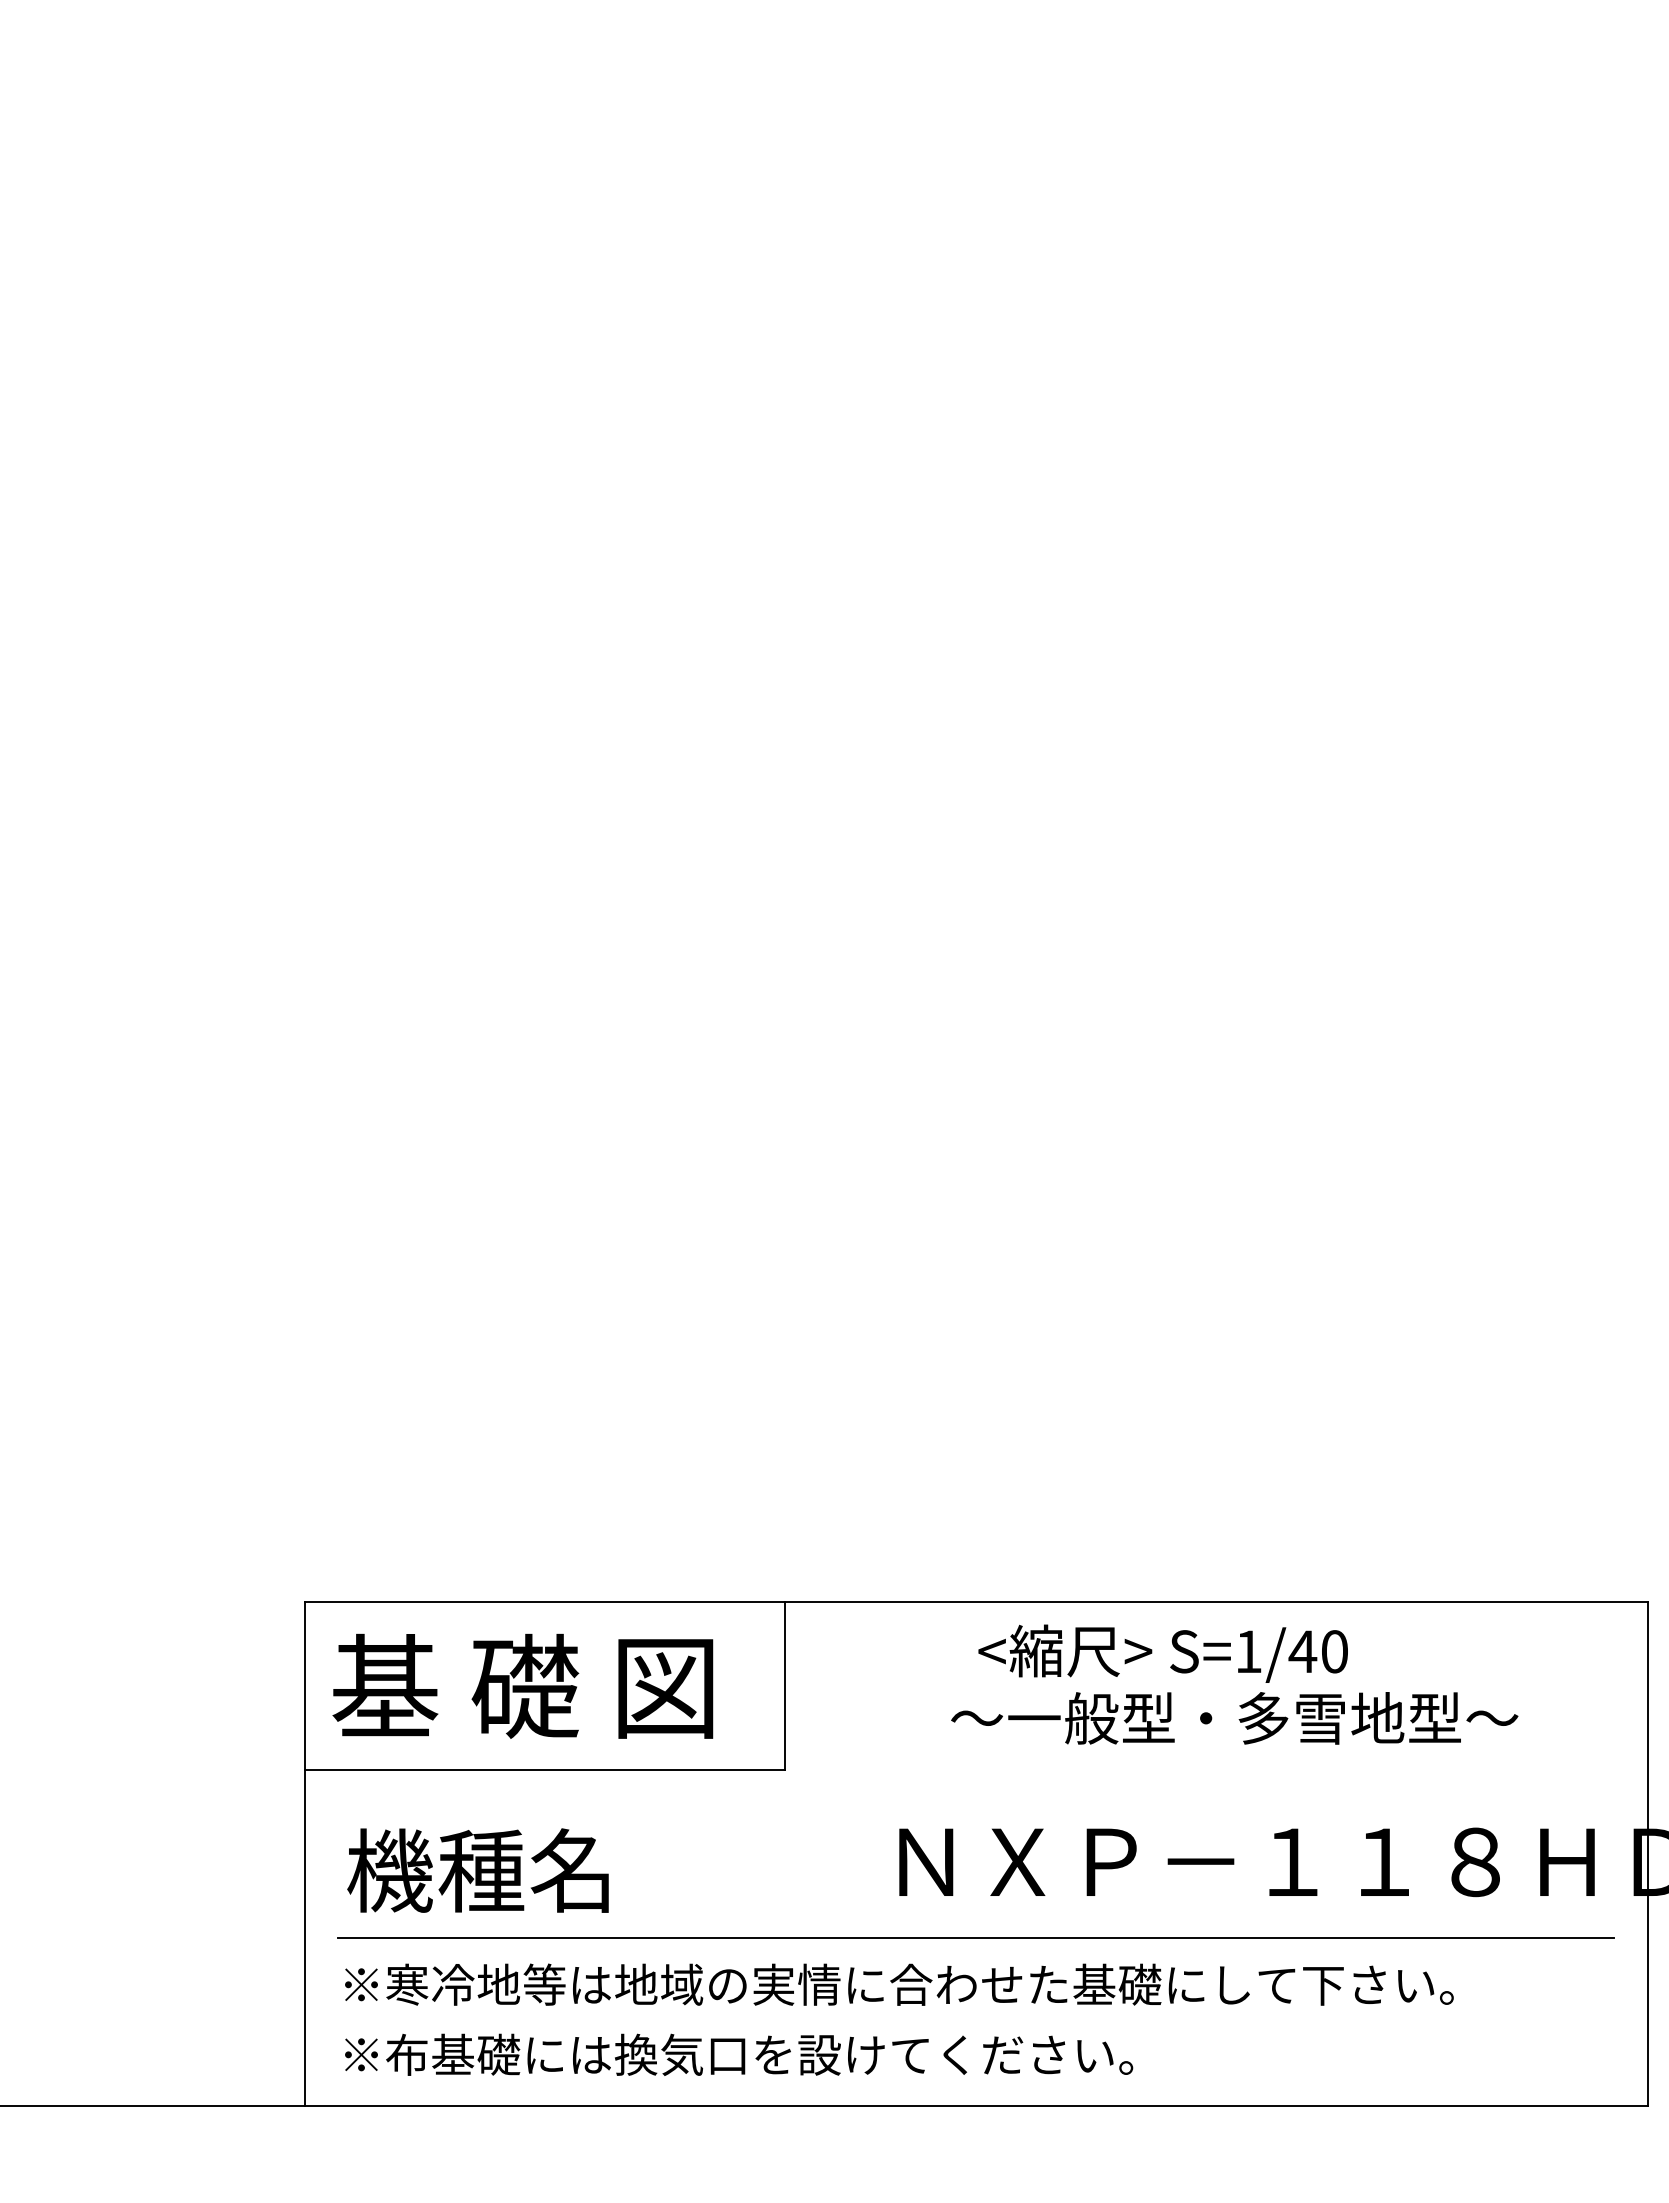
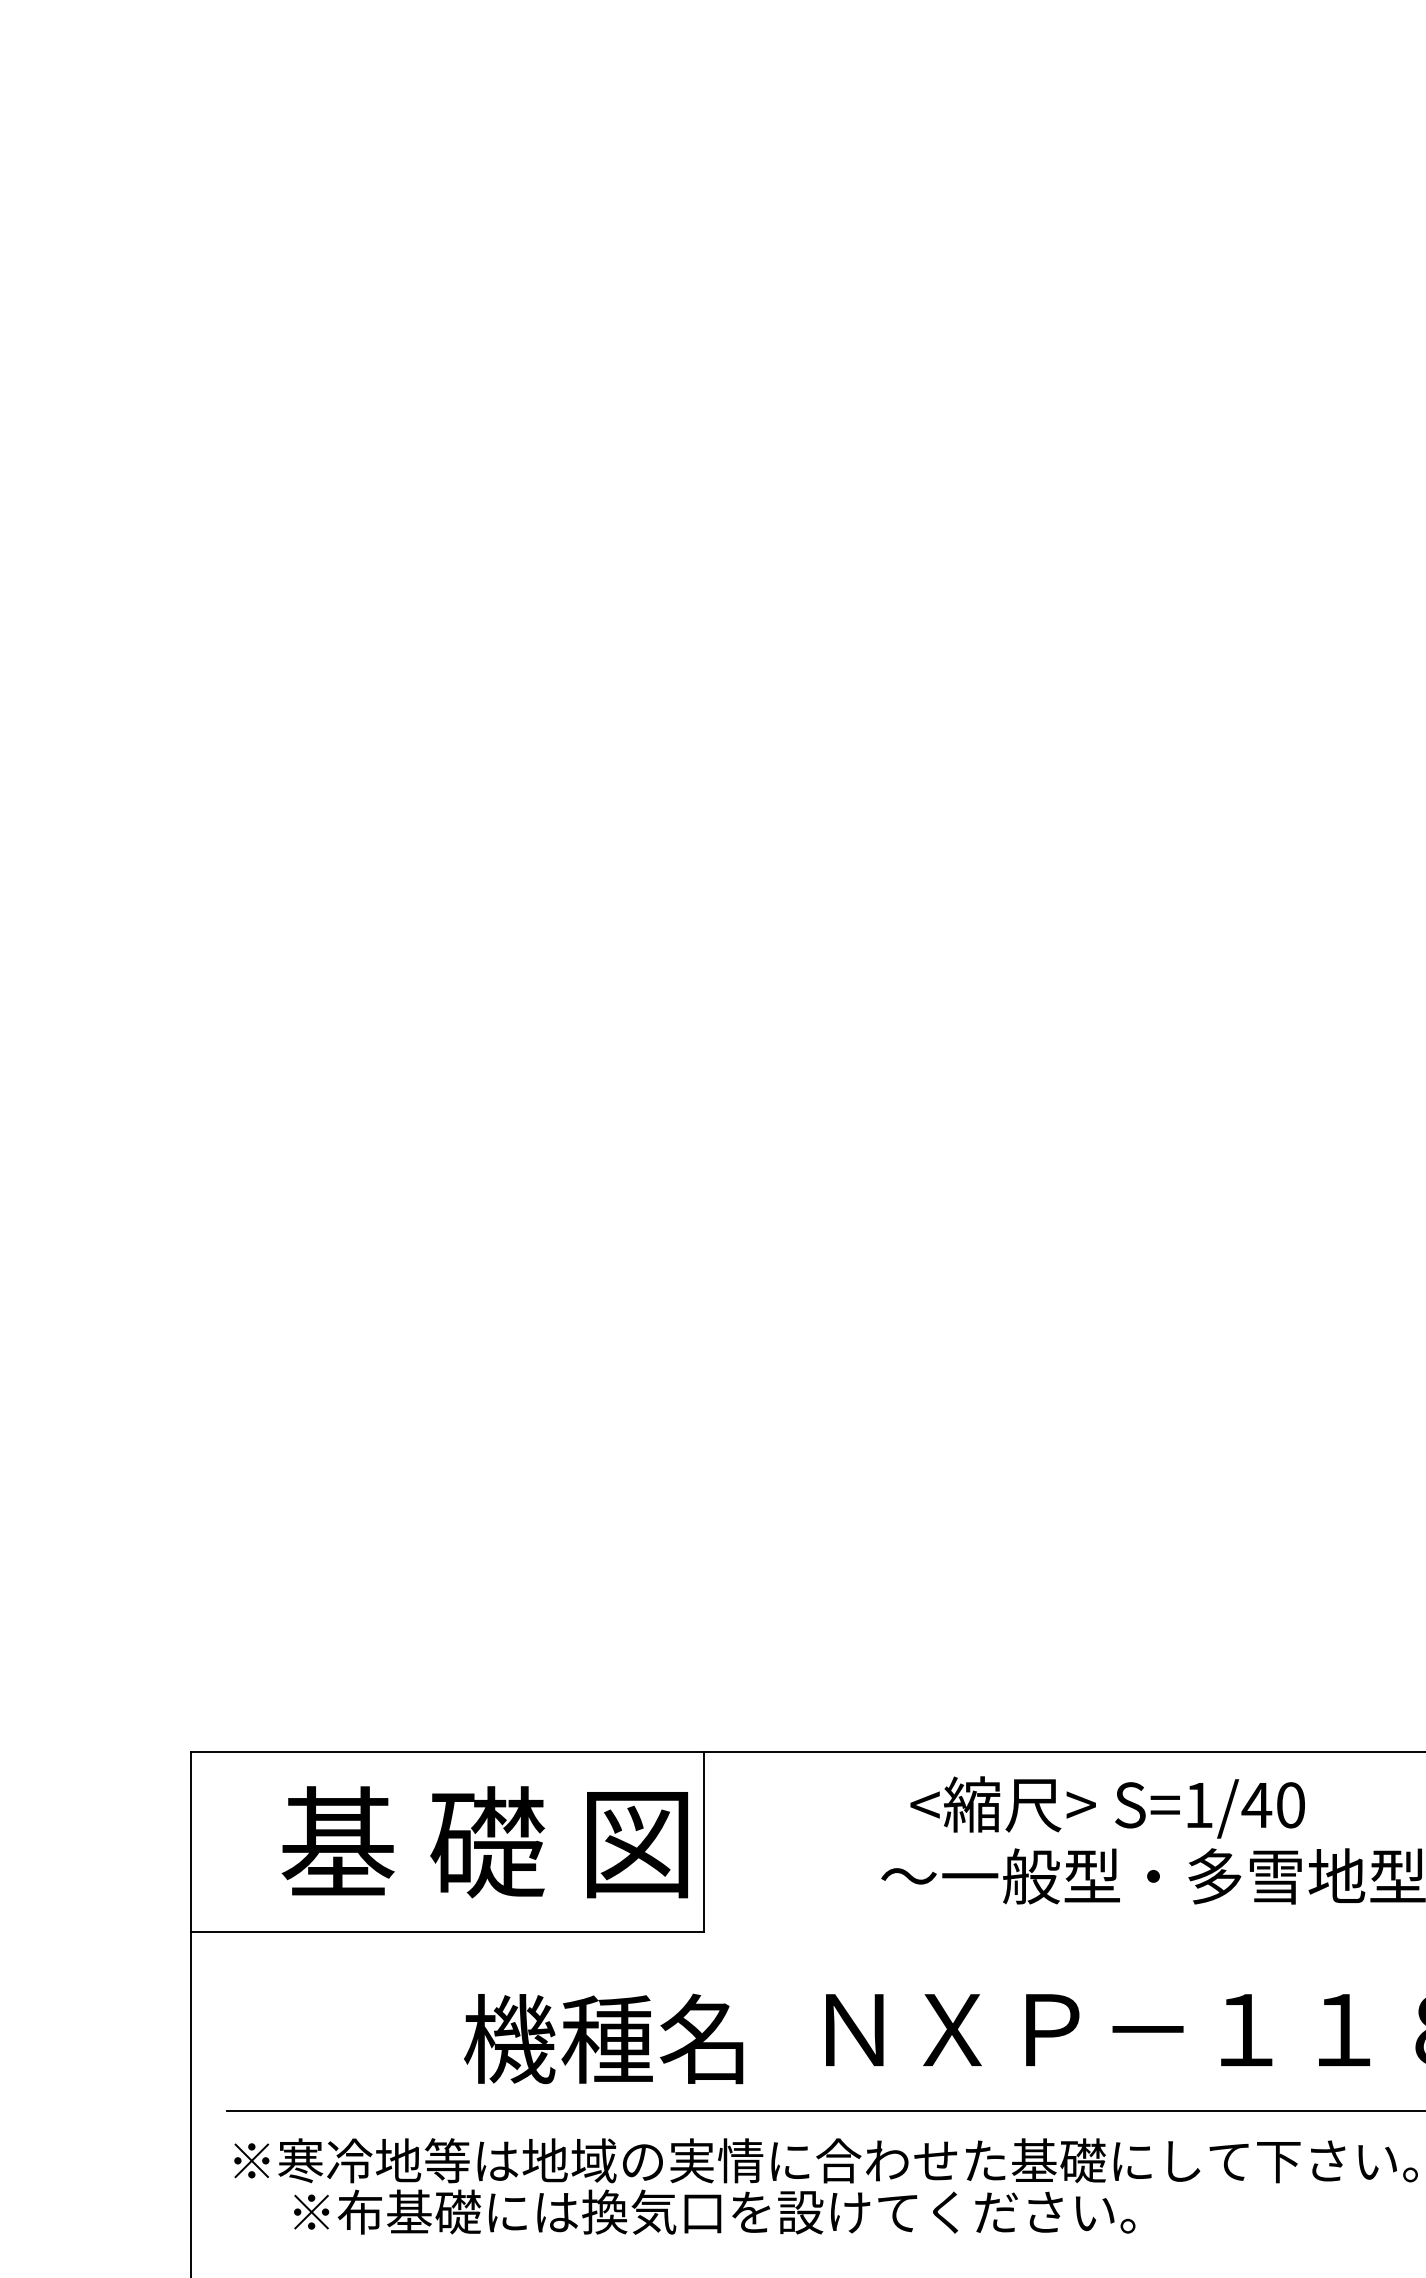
text: (522, 1685) -> (484, 1841), moved
text: (477, 1870) -> (603, 2038), moved
text: (739, 2054) -> (715, 2211), moved

